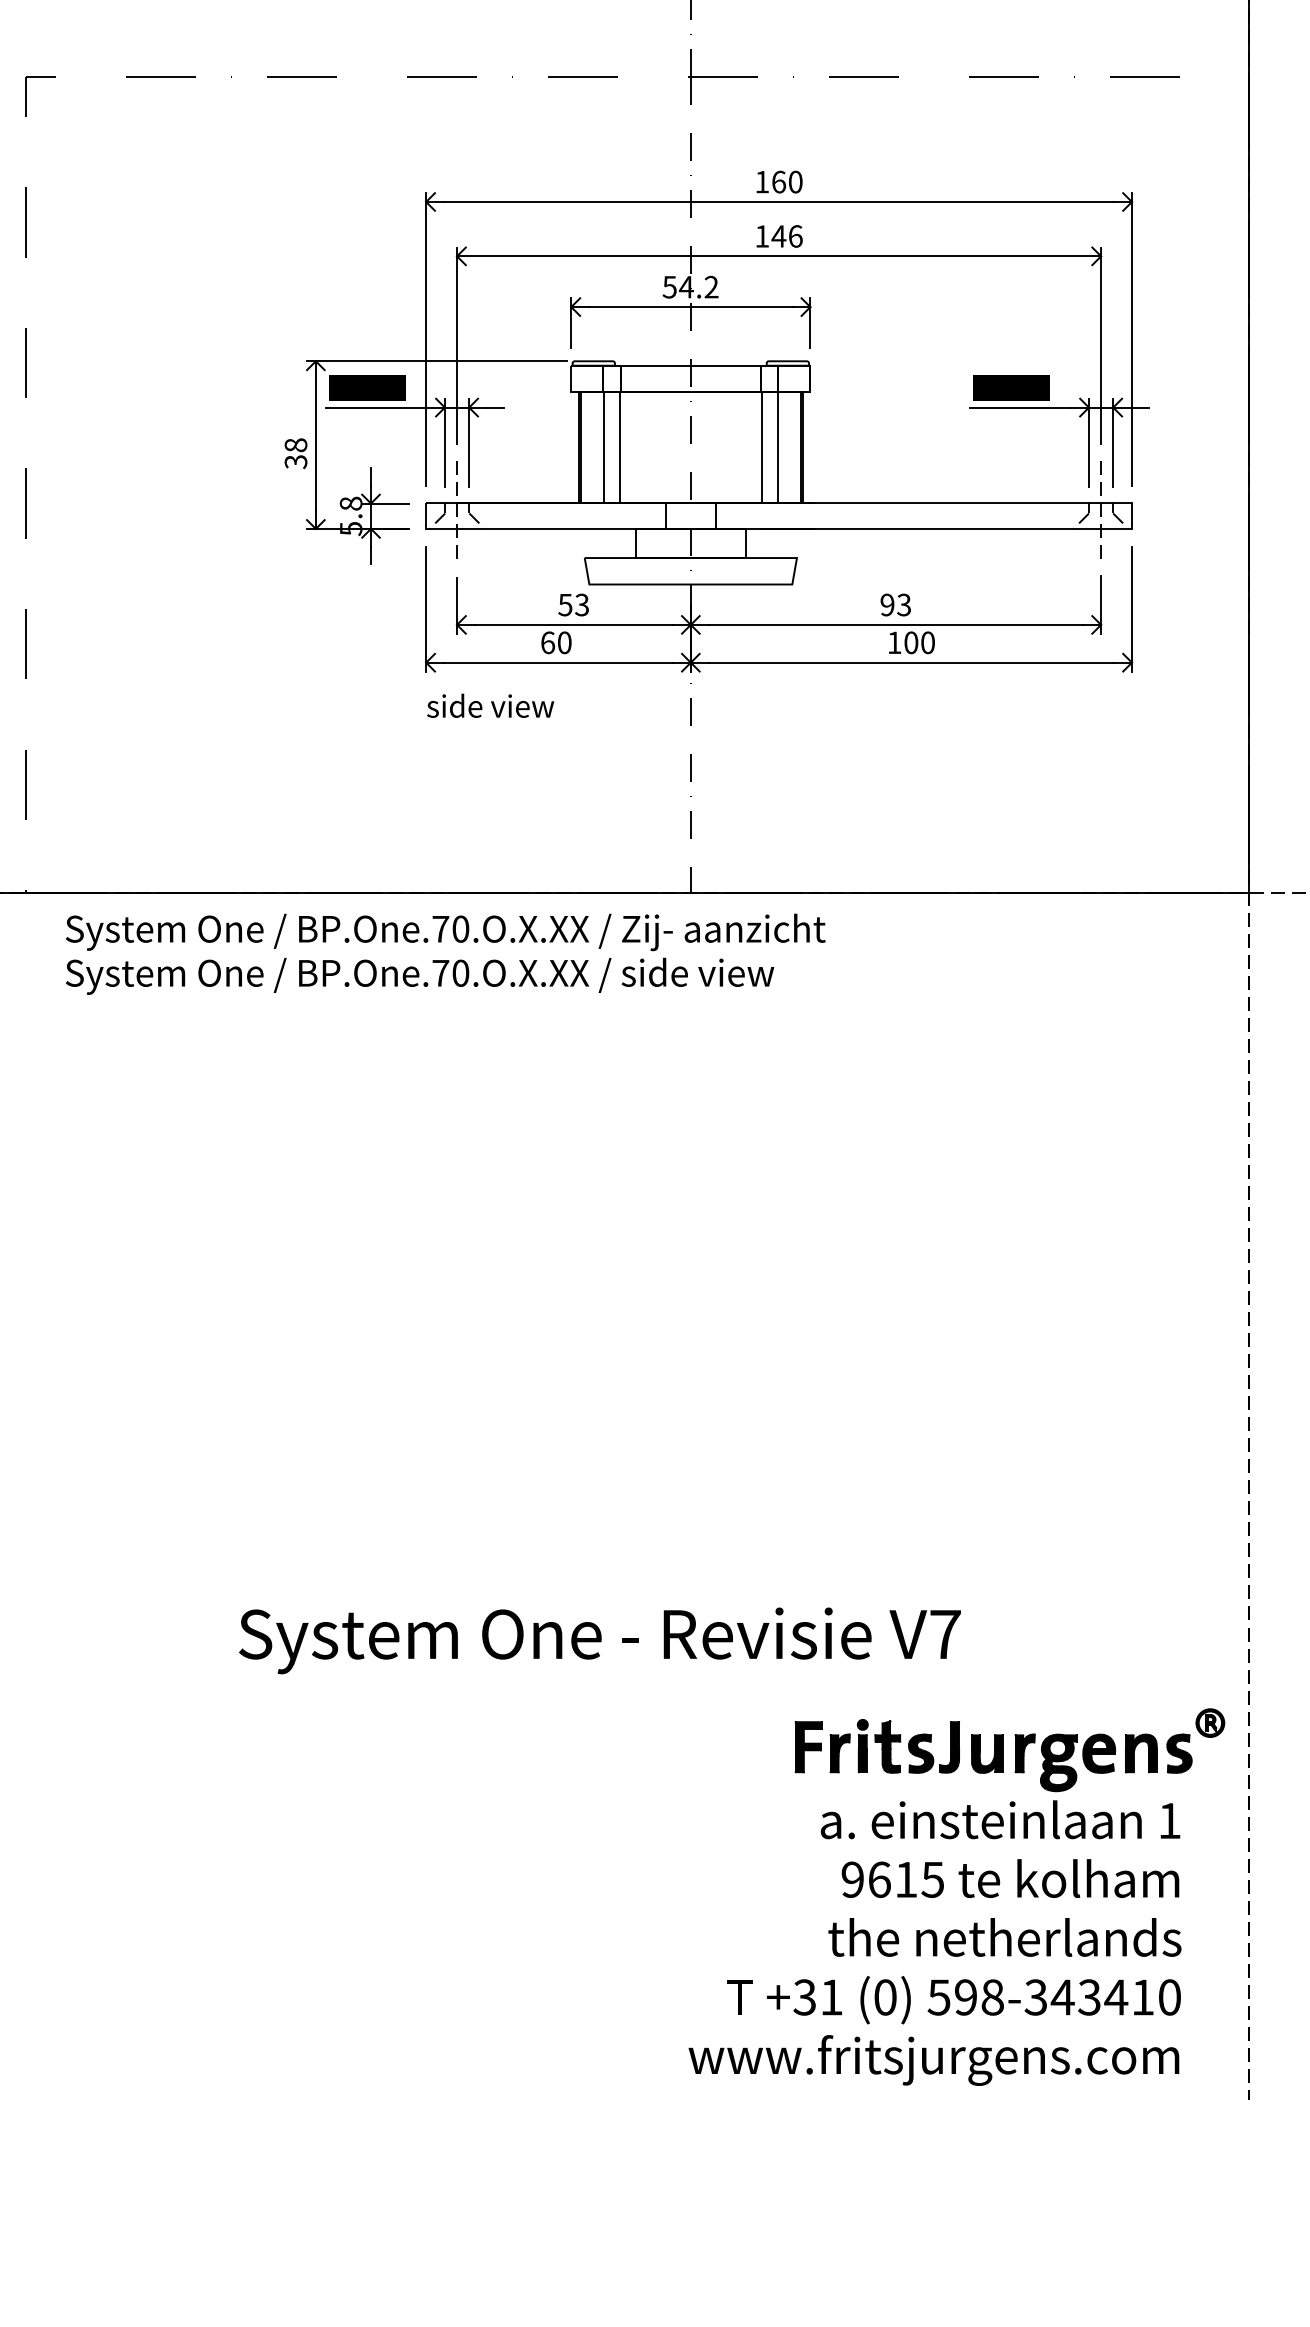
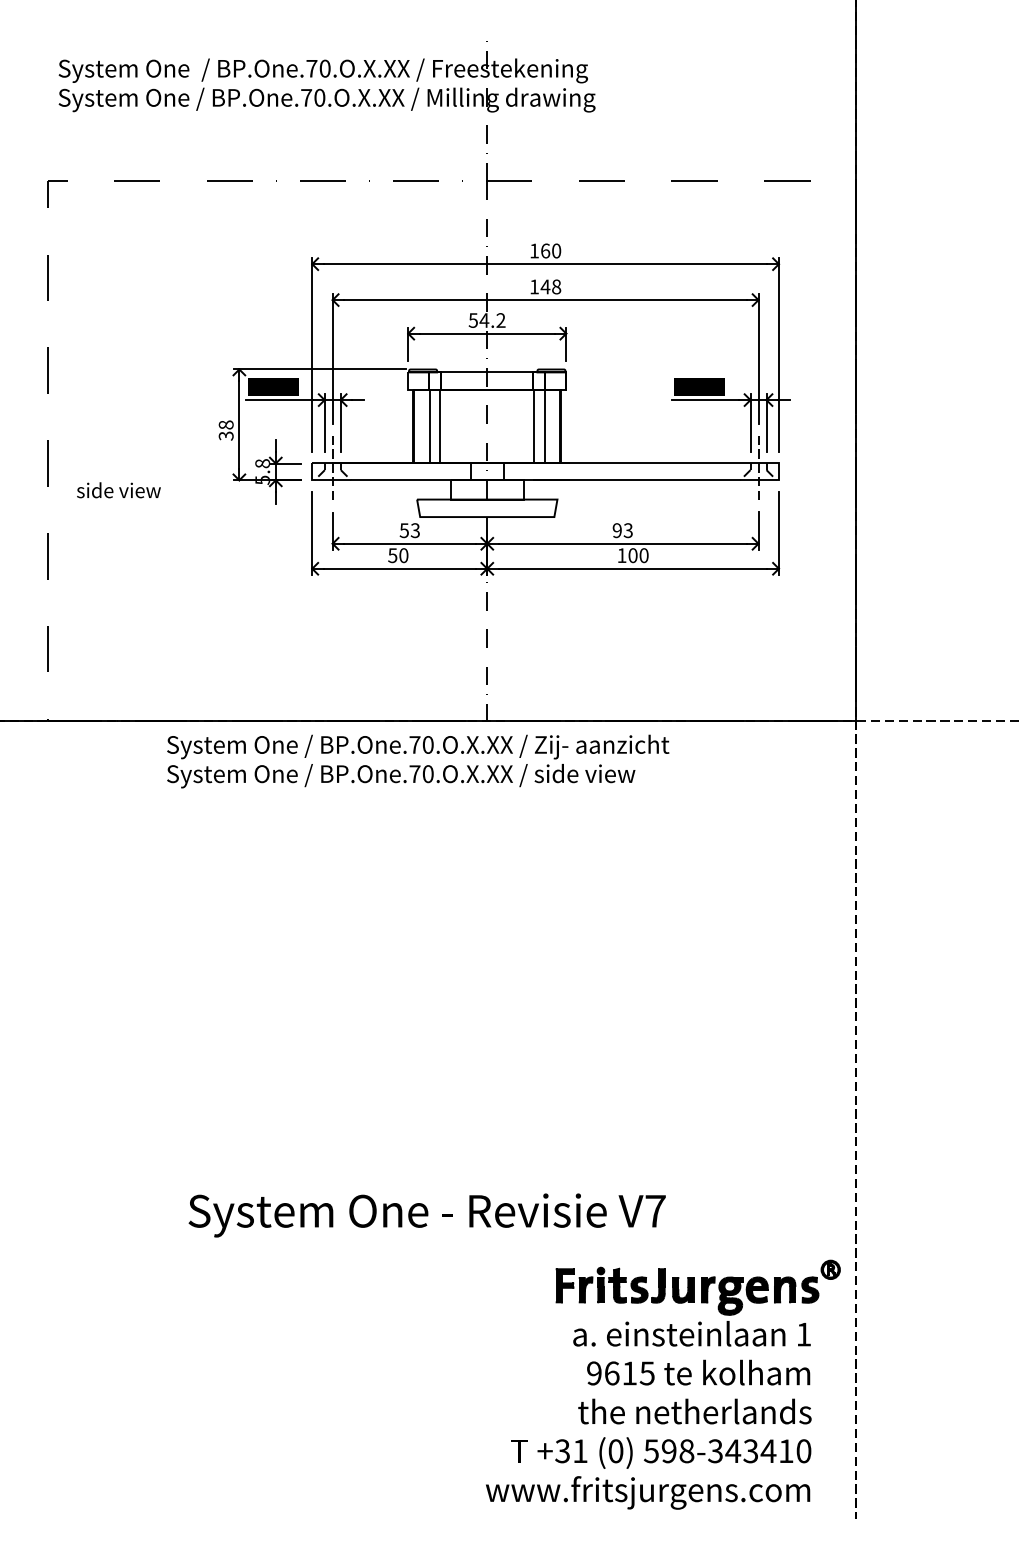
text: (795, 235) -> (556, 286), 146 -> 148
text: (547, 642) -> (392, 555), 60 -> 50
text: (490, 706) -> (118, 490), moved
text: (446, 954) -> (418, 761), moved

